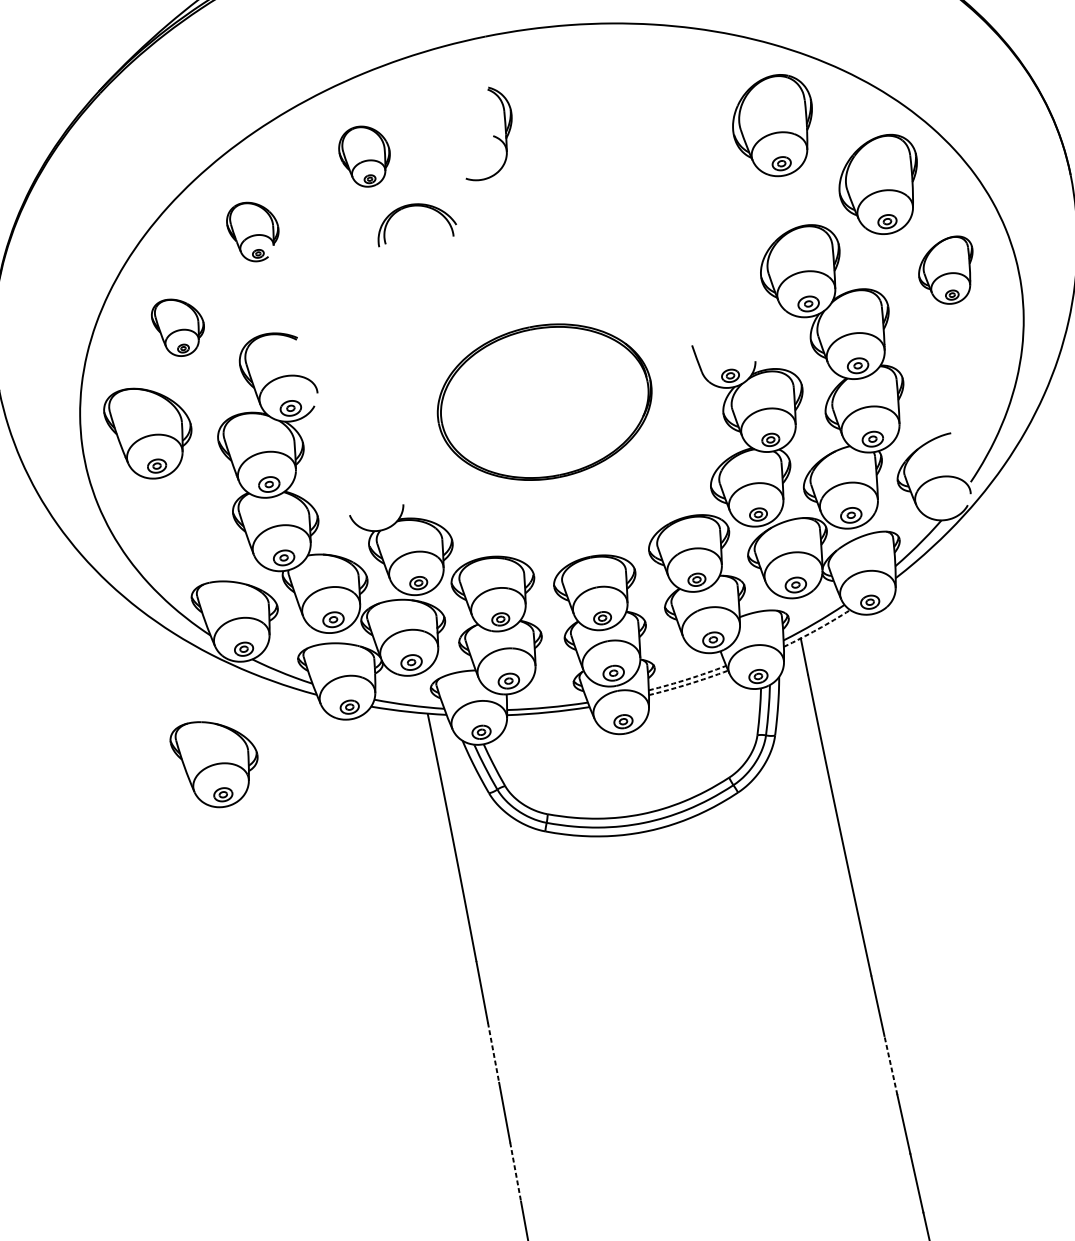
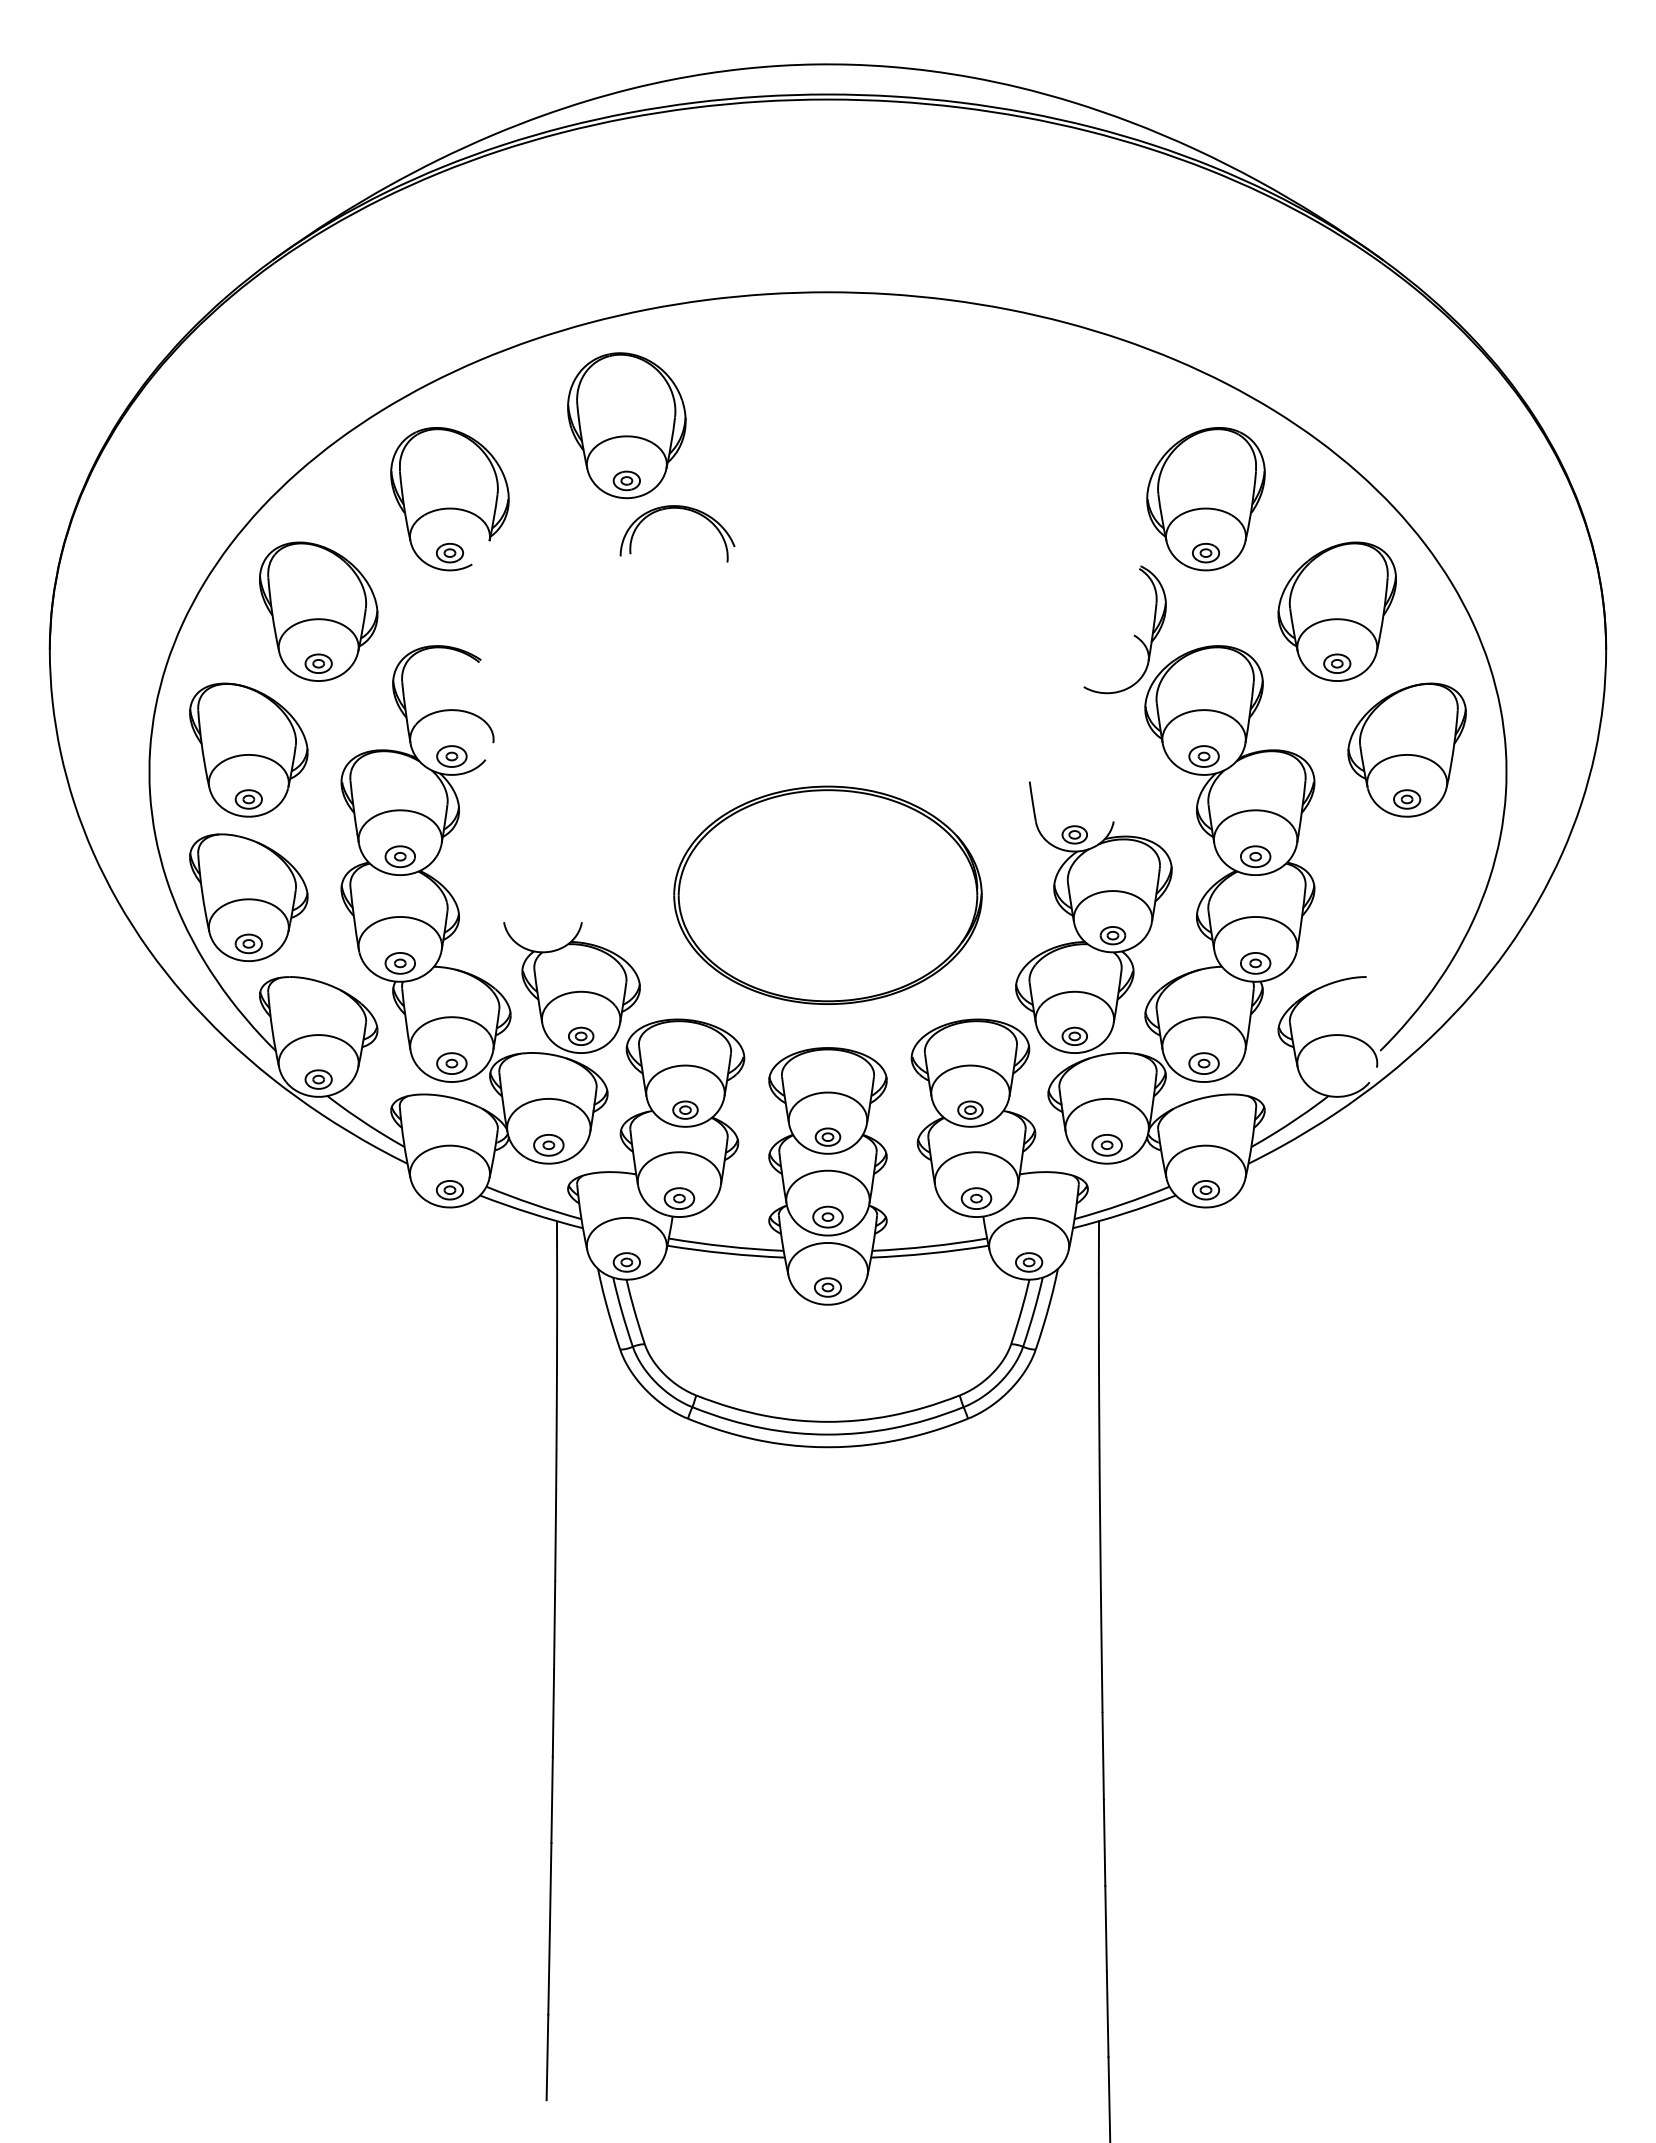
part: (492, 136) -> (1133, 635), moved
part: (365, 156) -> (626, 425), size x1.67
part: (253, 231) -> (449, 499), size x1.67
part: (947, 271) -> (1406, 749), size x1.43
part: (178, 327) -> (318, 611), size x1.67
part: (544, 401) -> (827, 894), moved
arc: (817, 629) -> (1124, 1213), dashed -> solid
arc: (687, 679) -> (929, 1246), dashed -> solid
arc: (689, 684) -> (930, 1253), dashed -> solid
part: (216, 762) -> (248, 897), moved
line: (493, 1053) -> (553, 1713), dashed -> solid
line: (890, 1065) -> (1104, 1842), dashed -> solid
line: (515, 1172) -> (550, 1886), dashed -> solid

